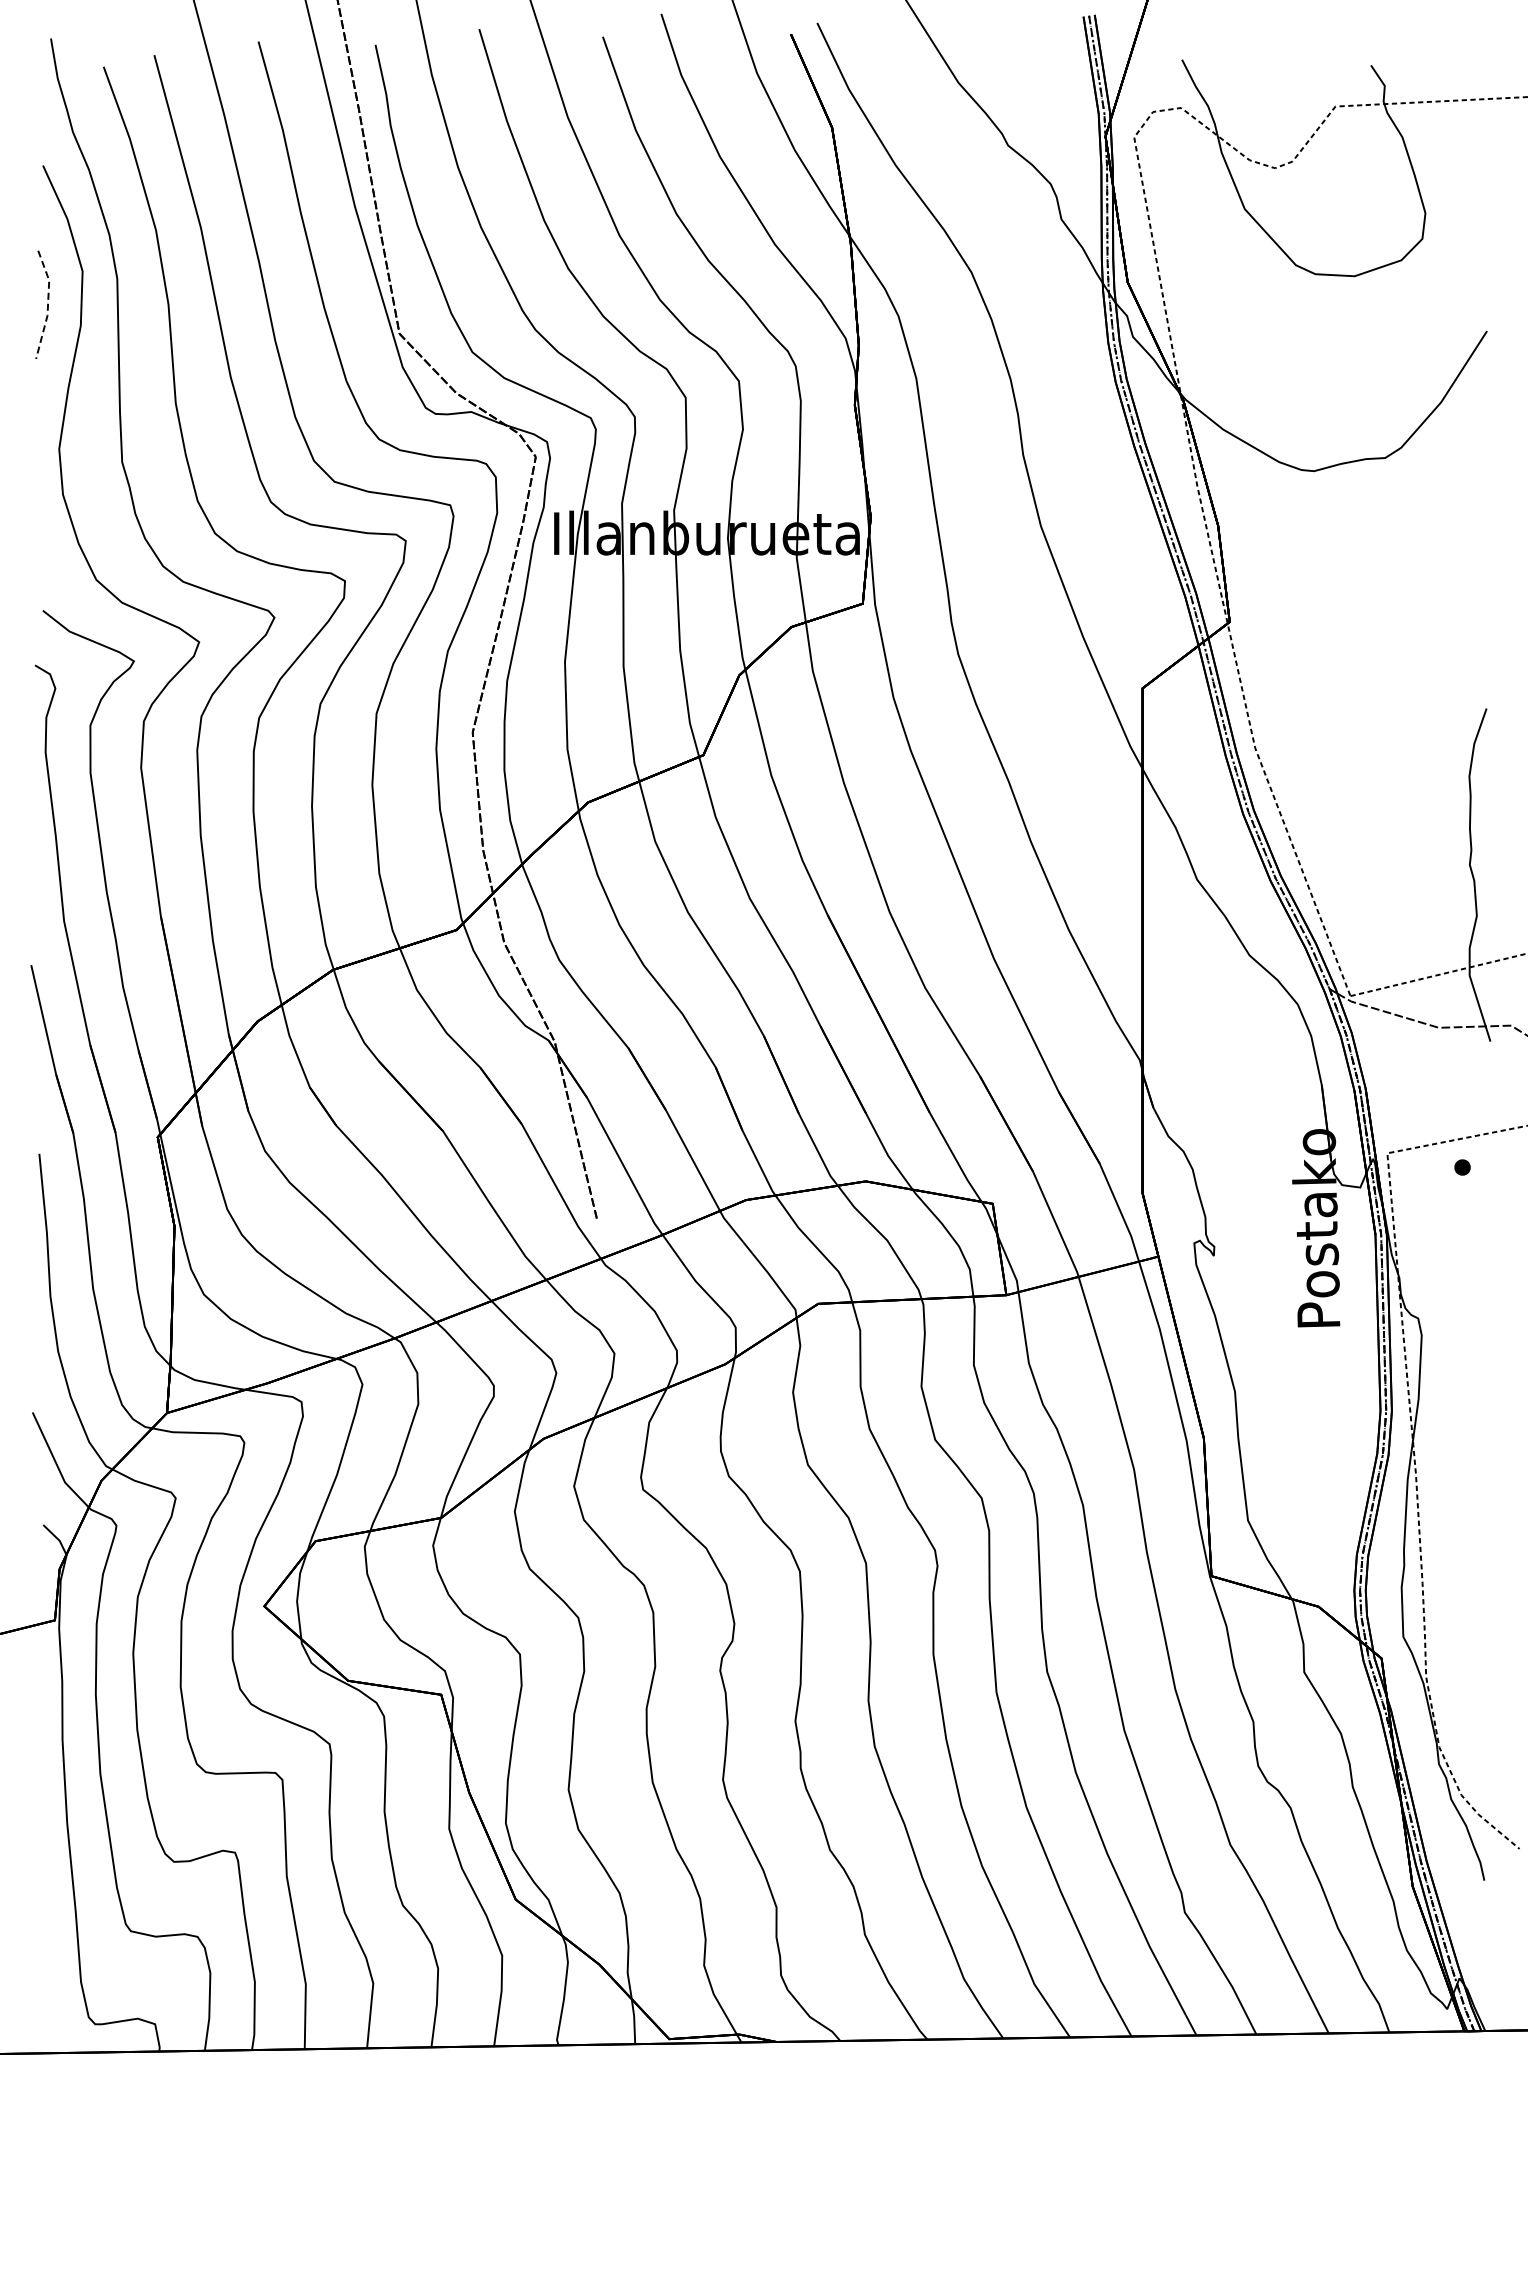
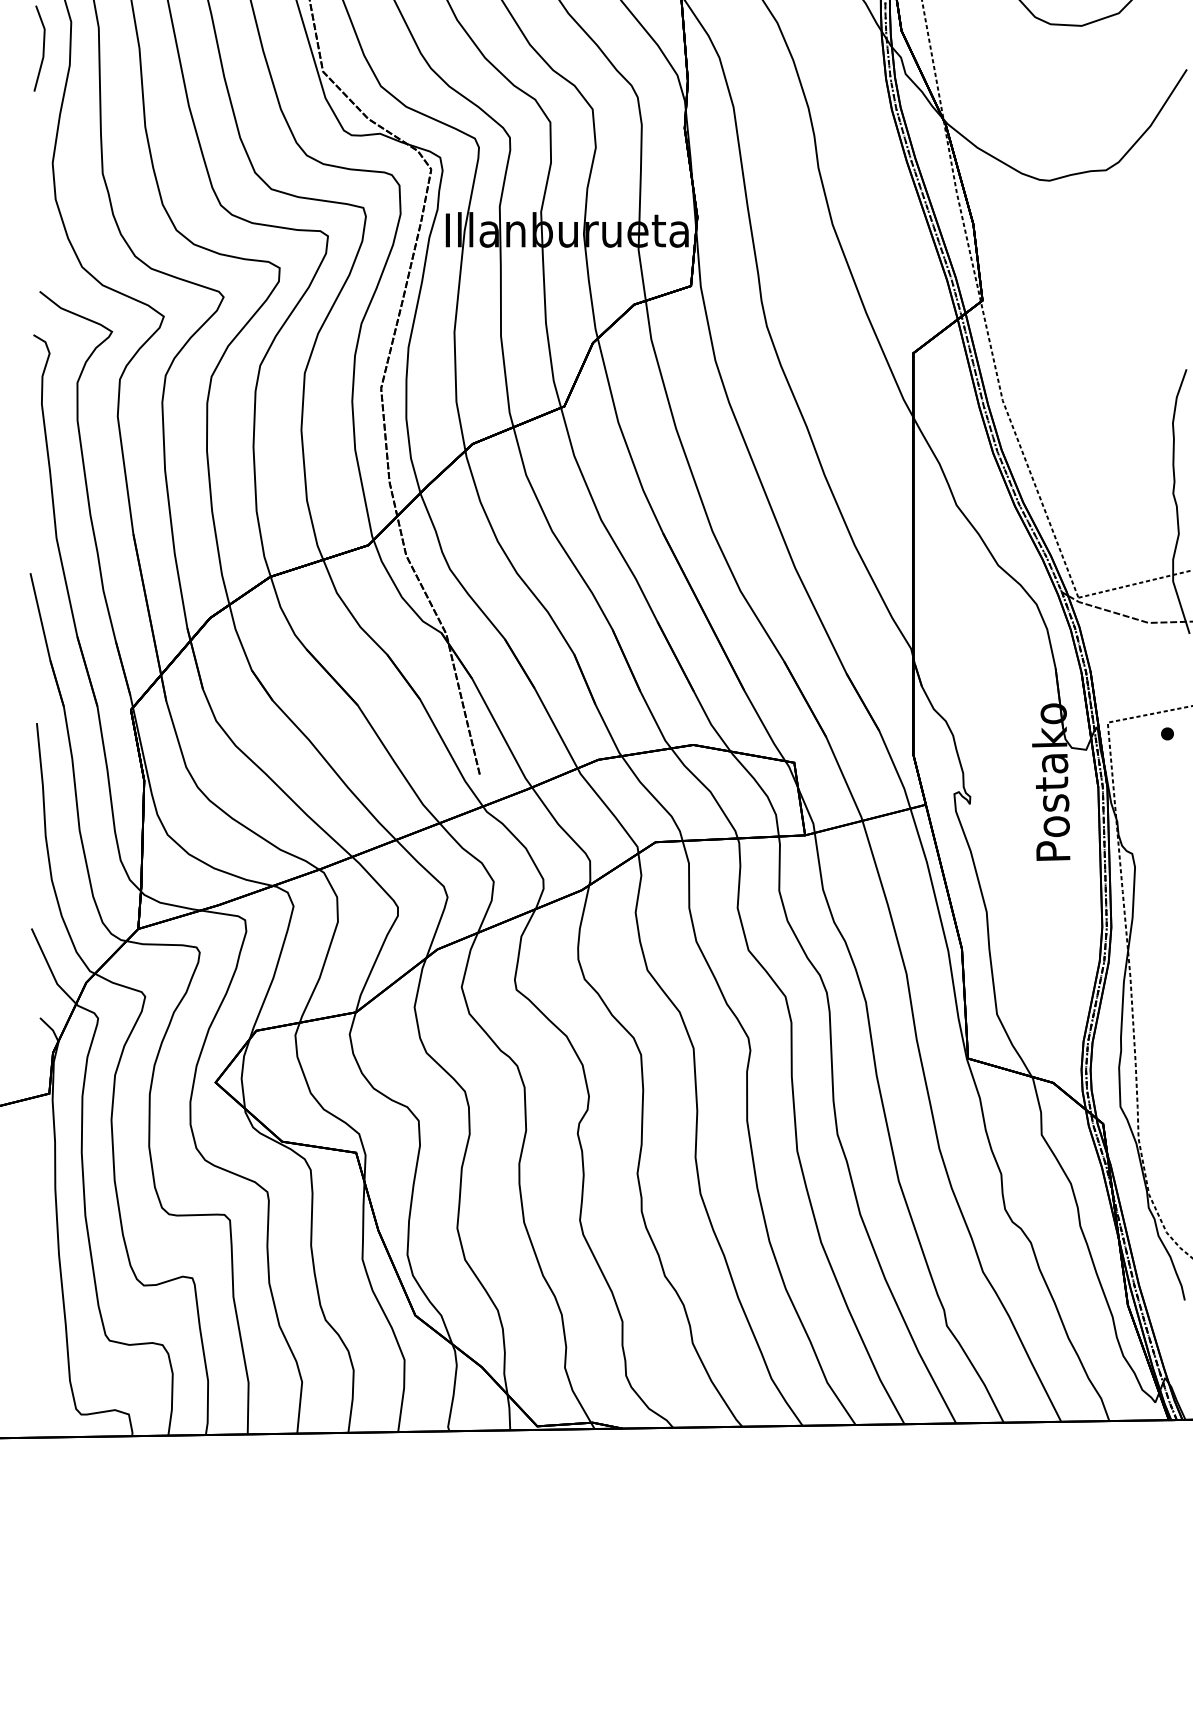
line: (48, 304) -> (44, 48), dashed -> solid

